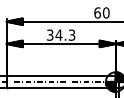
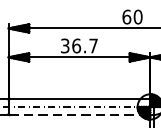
text: (65, 34) -> (85, 45), 34.3 -> 36.7
line: (61, 88) -> (79, 115), solid -> dashed

